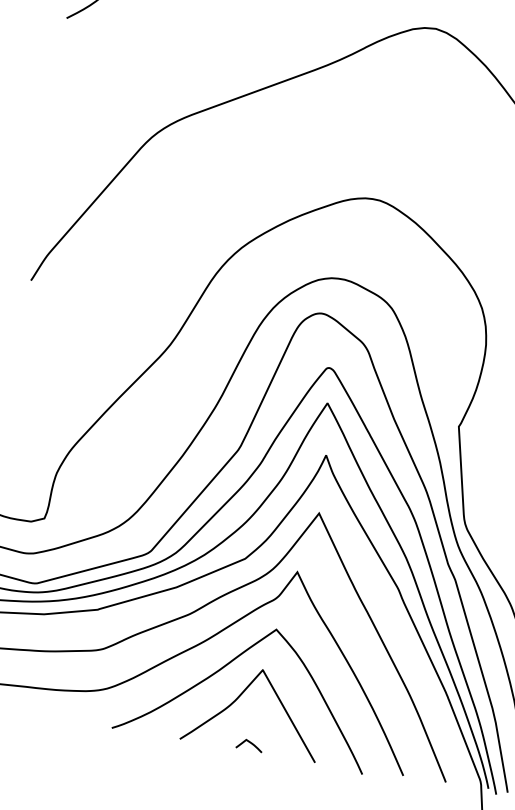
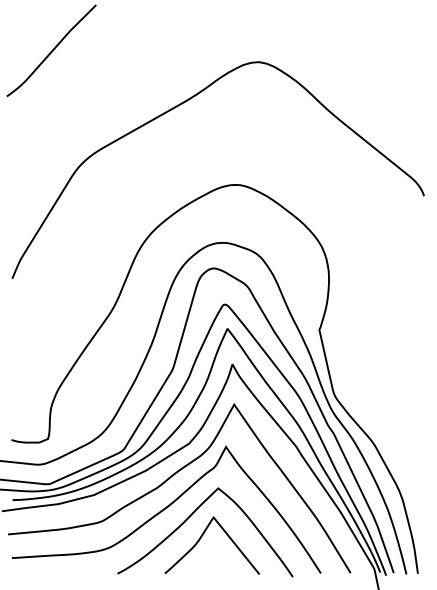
curve: (249, 743) -> (212, 568), removed

